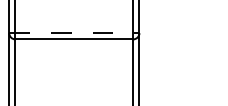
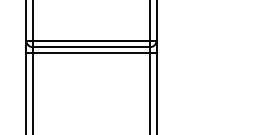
line: (74, 32) -> (91, 40), dashed -> solid
line: (74, 45) -> (91, 53), added

